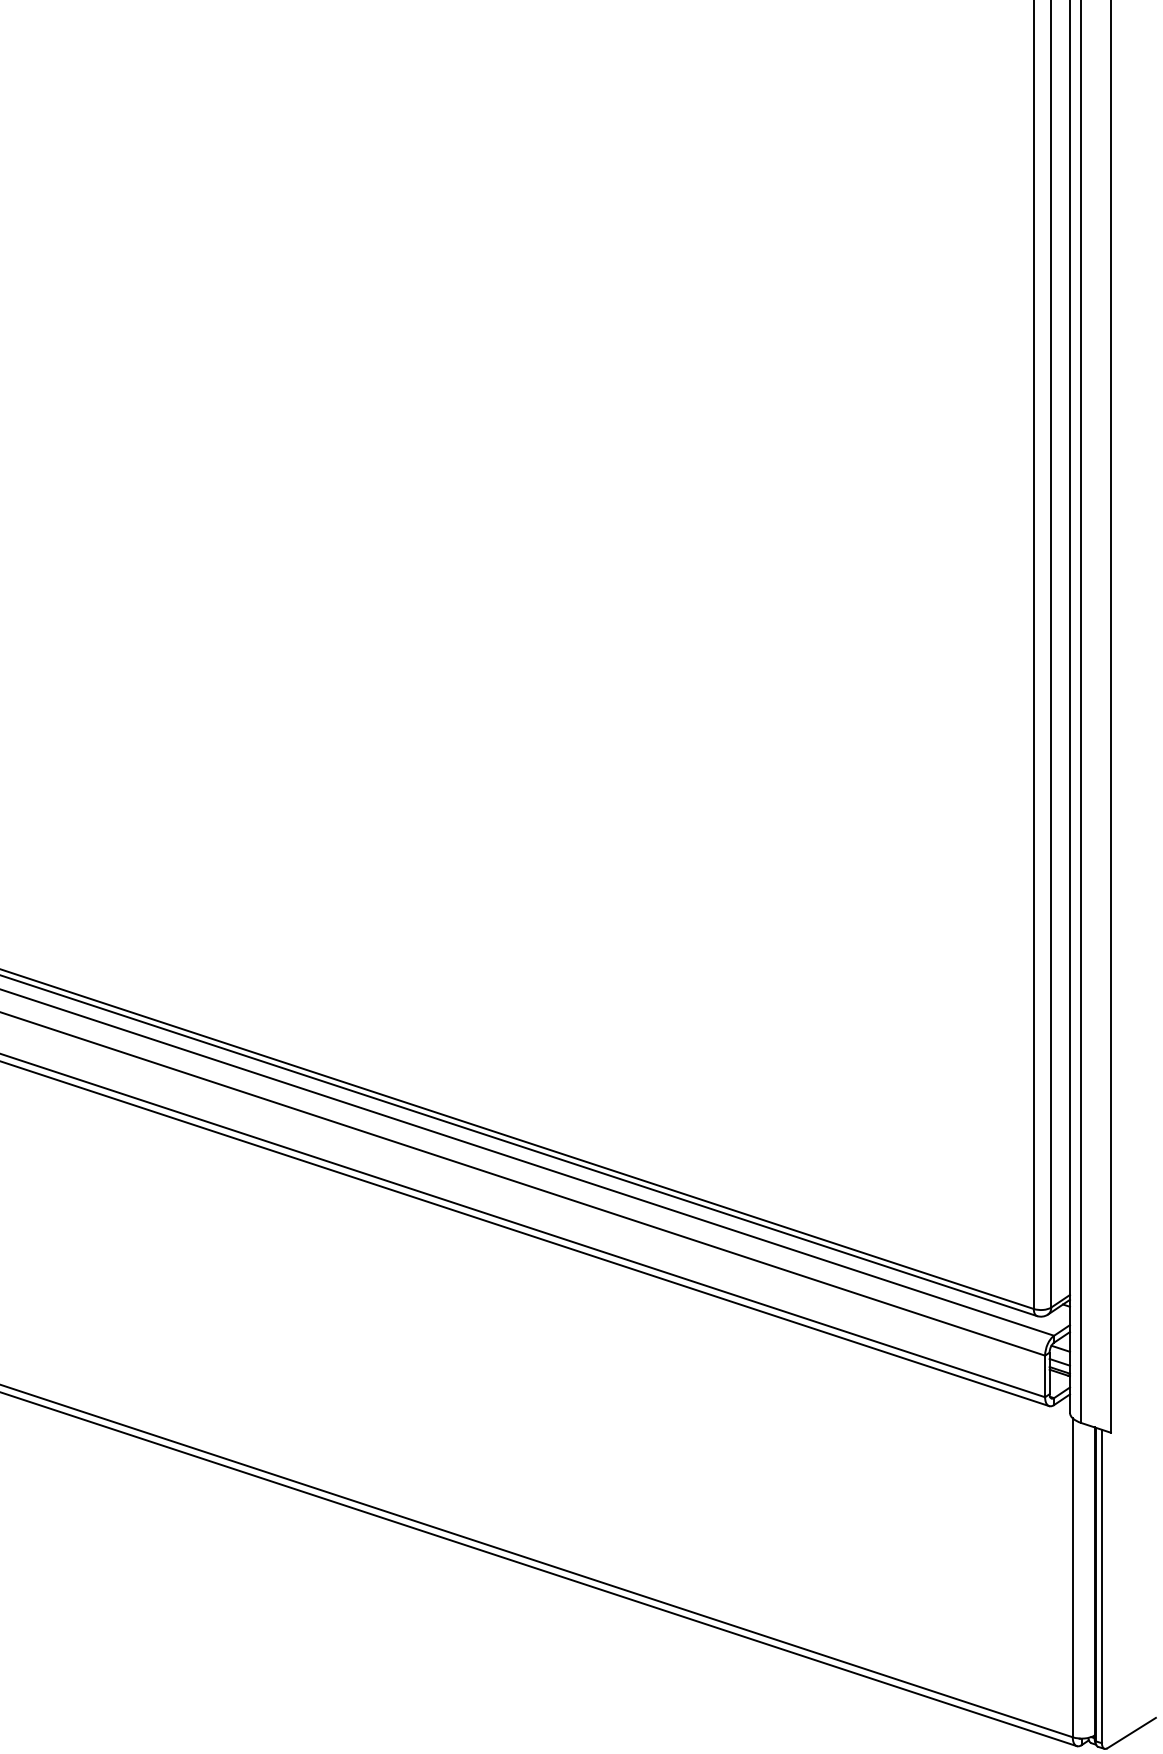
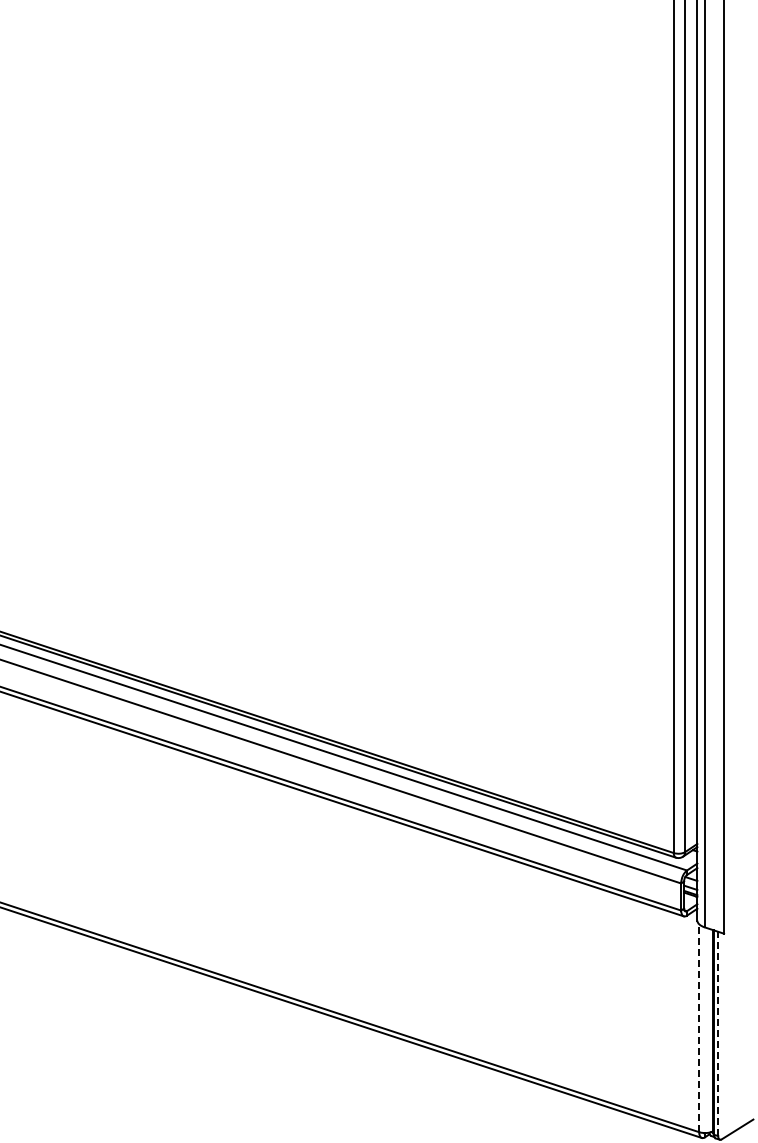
line: (1073, 1578) -> (699, 1028), solid -> dashed
line: (1102, 1585) -> (718, 1033), solid -> dashed

